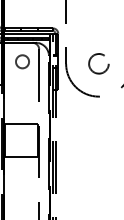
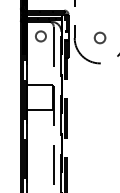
circle: (98, 63) -> (99, 37), size x0.7

